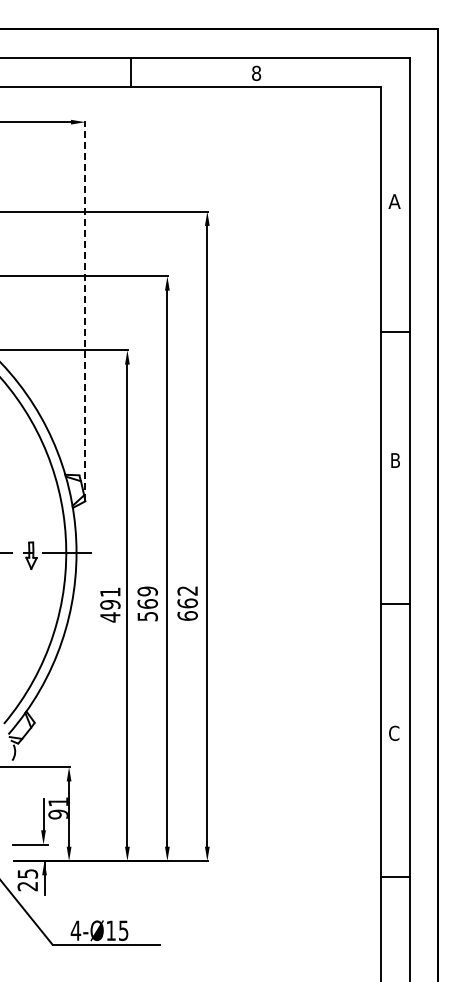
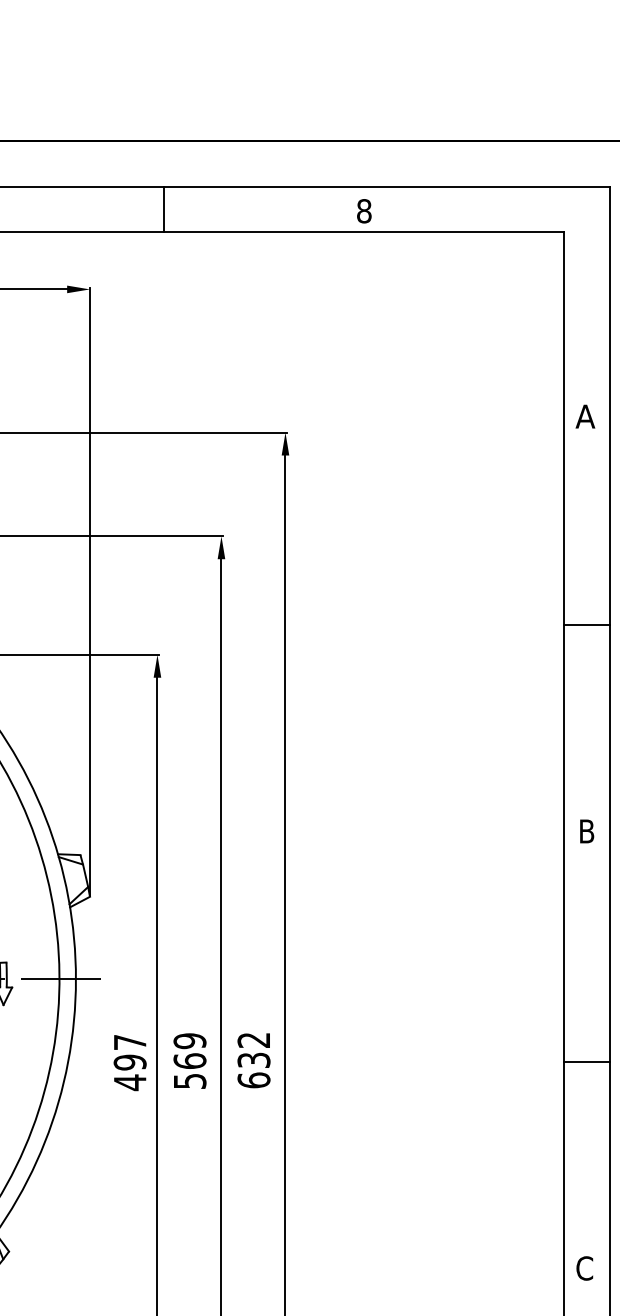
line: (85, 311) -> (90, 592), dashed -> solid
text: (110, 591) -> (130, 1041), 491 -> 497
text: (187, 603) -> (253, 1060), 662 -> 632

